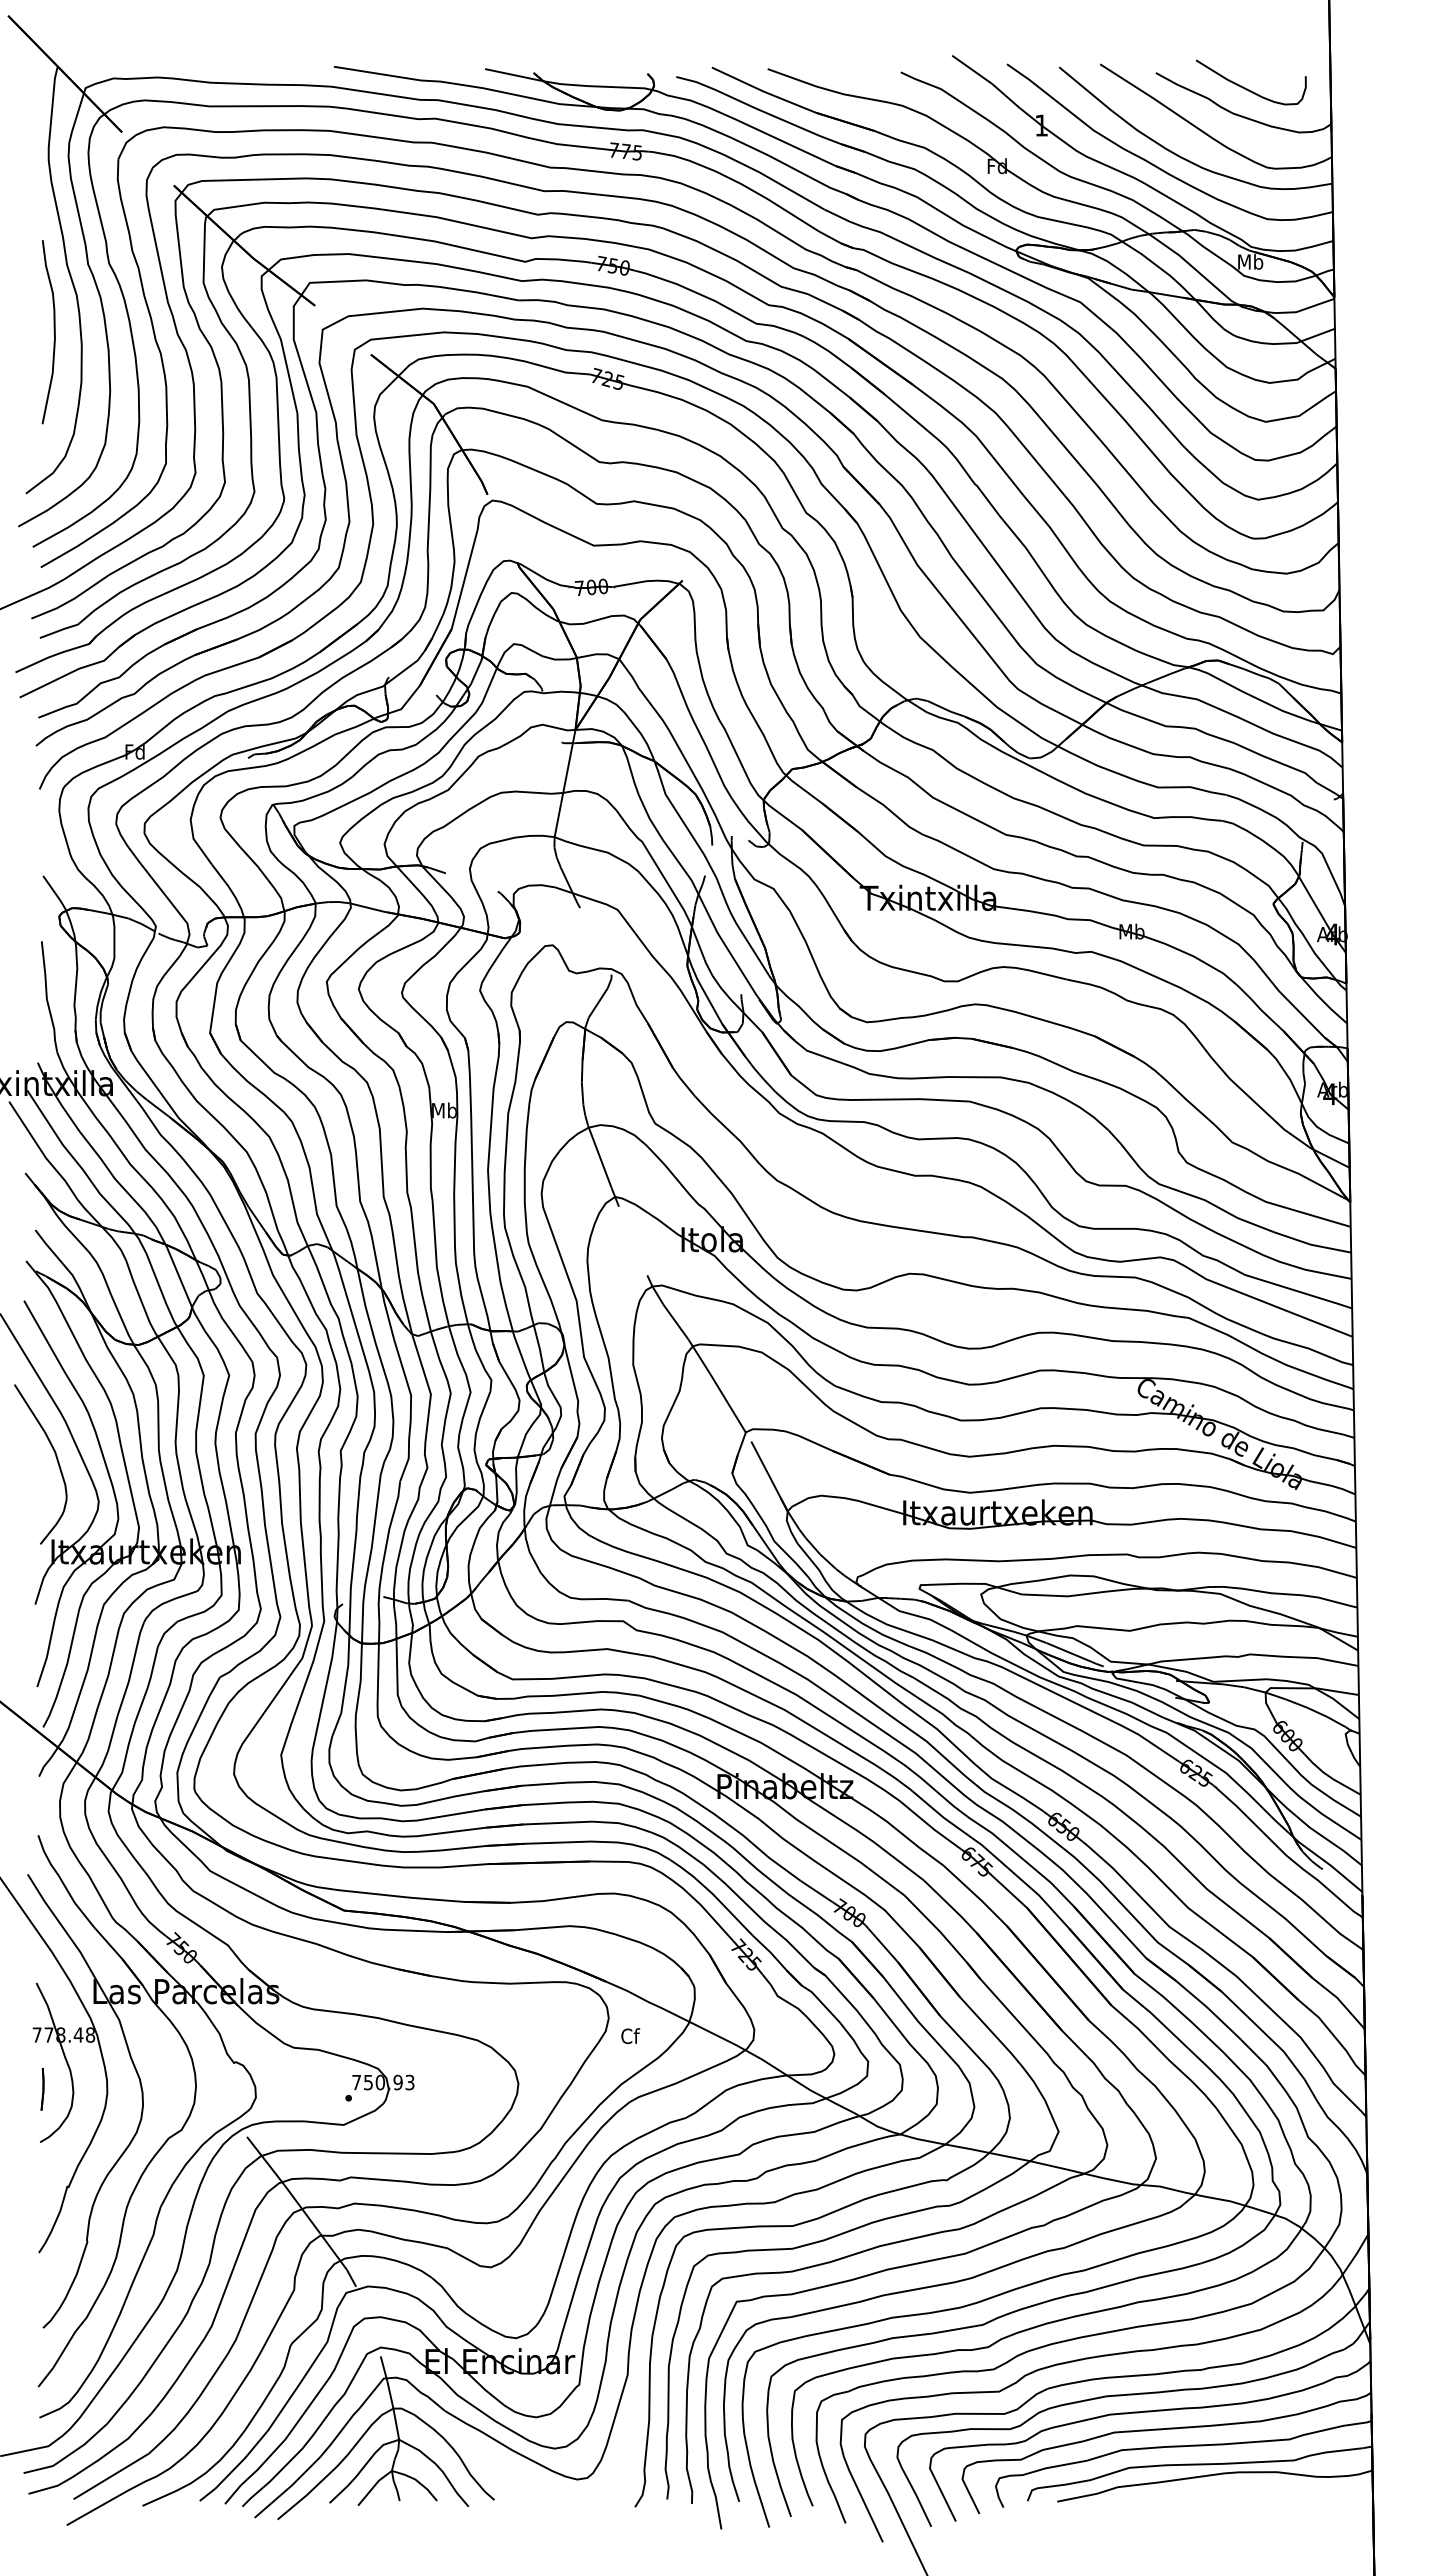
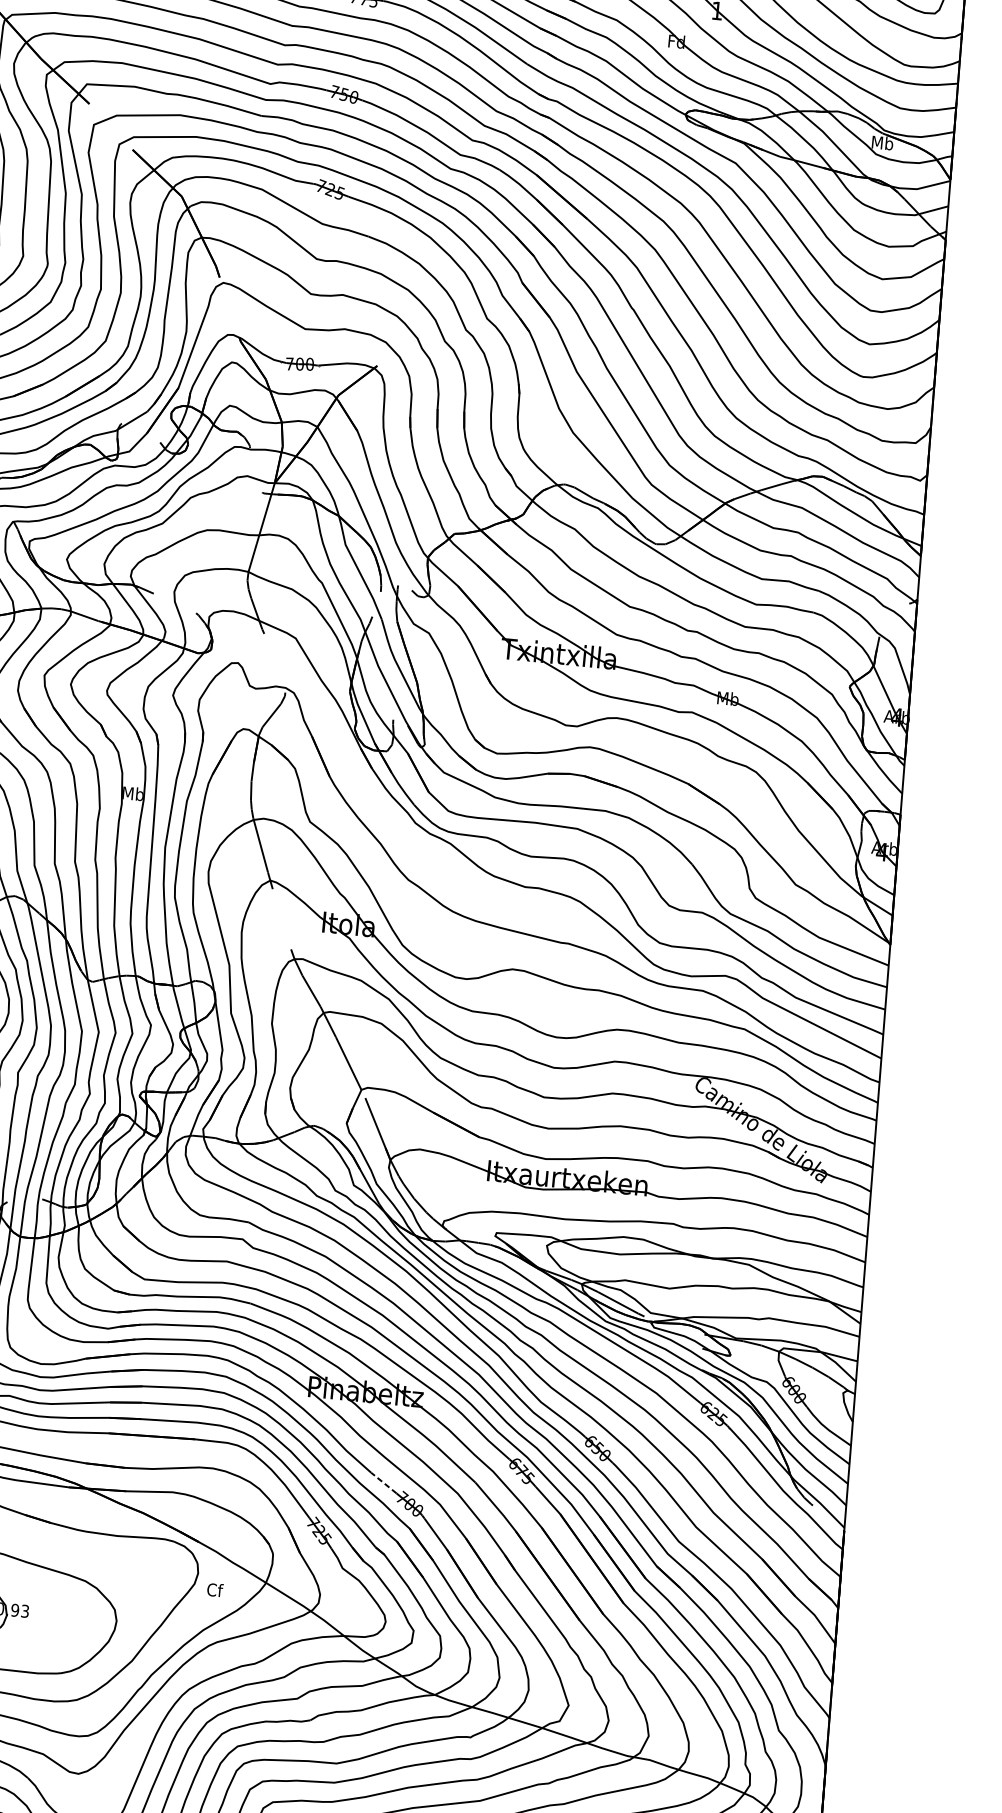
line: (816, 1891) -> (383, 1483), solid -> dashed

